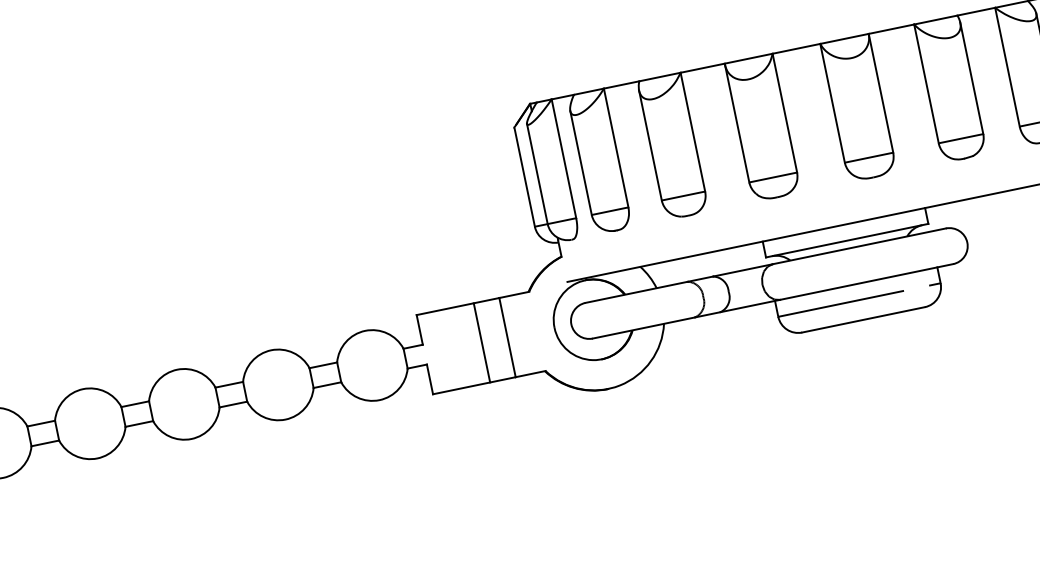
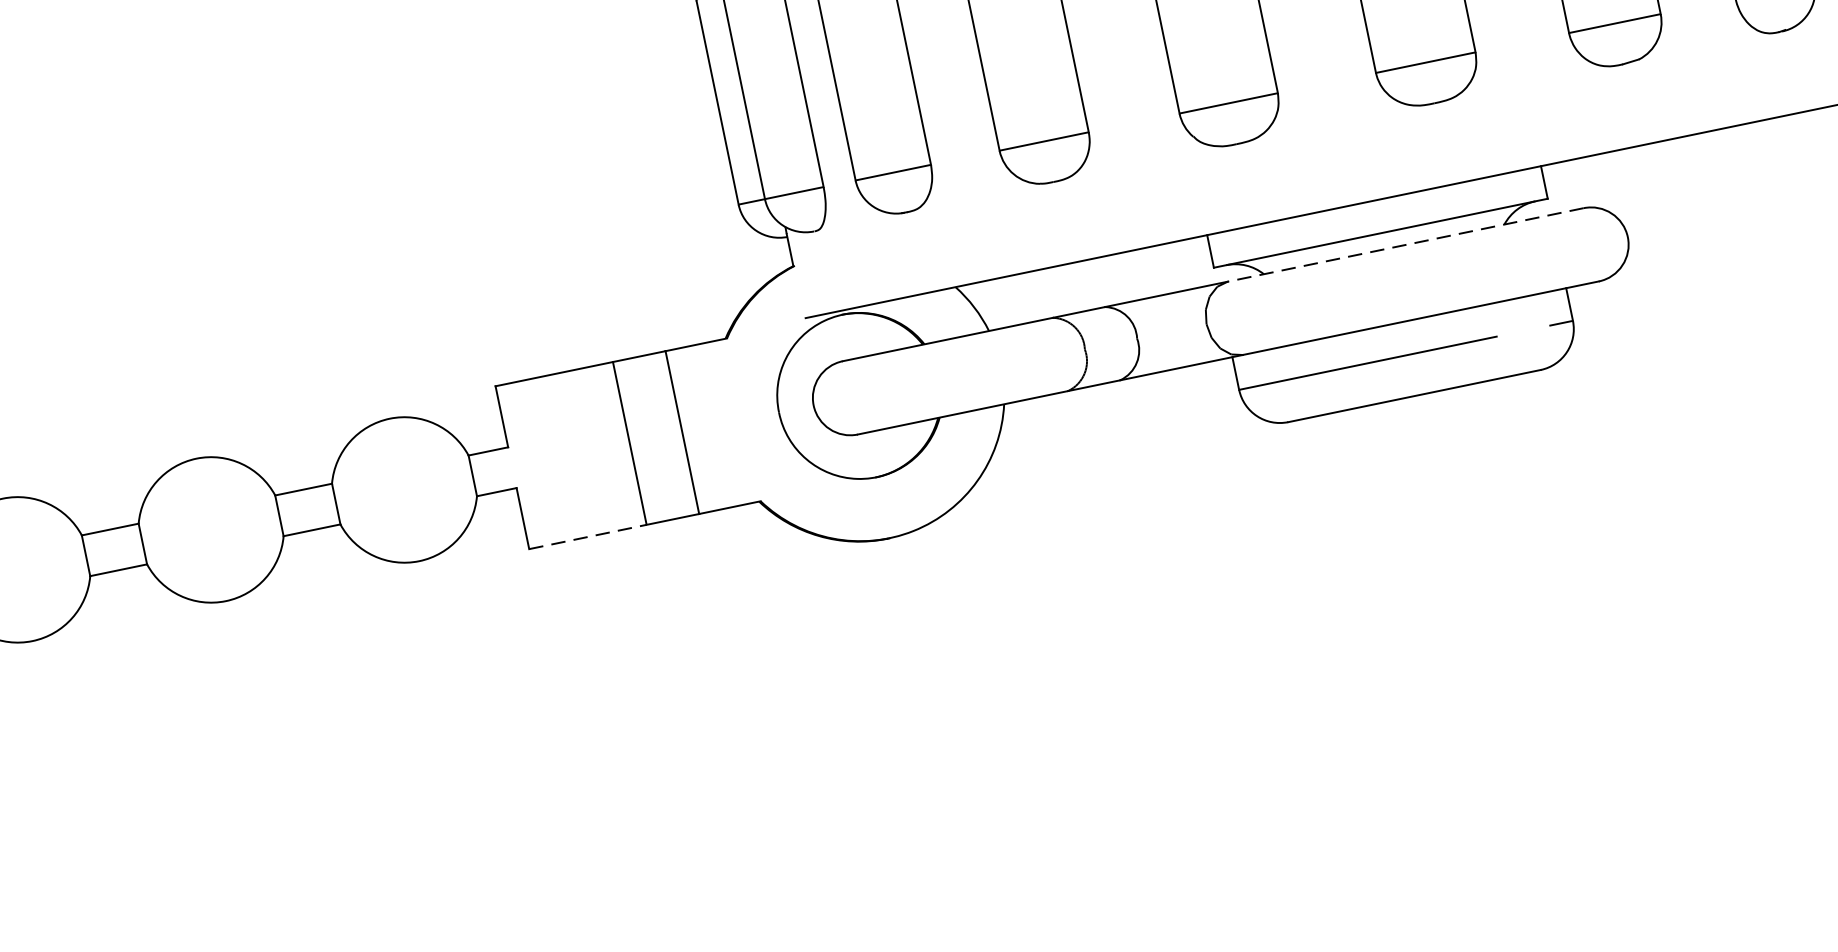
line: (858, 246) -> (1404, 245), solid -> dashed
line: (462, 388) -> (589, 537), solid -> dashed

